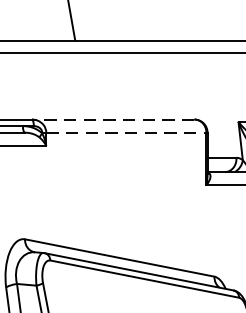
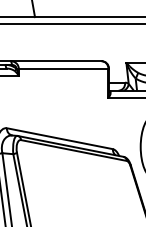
line: (111, 120) -> (55, 61), dashed -> solid
line: (126, 132) -> (63, 68), dashed -> solid

